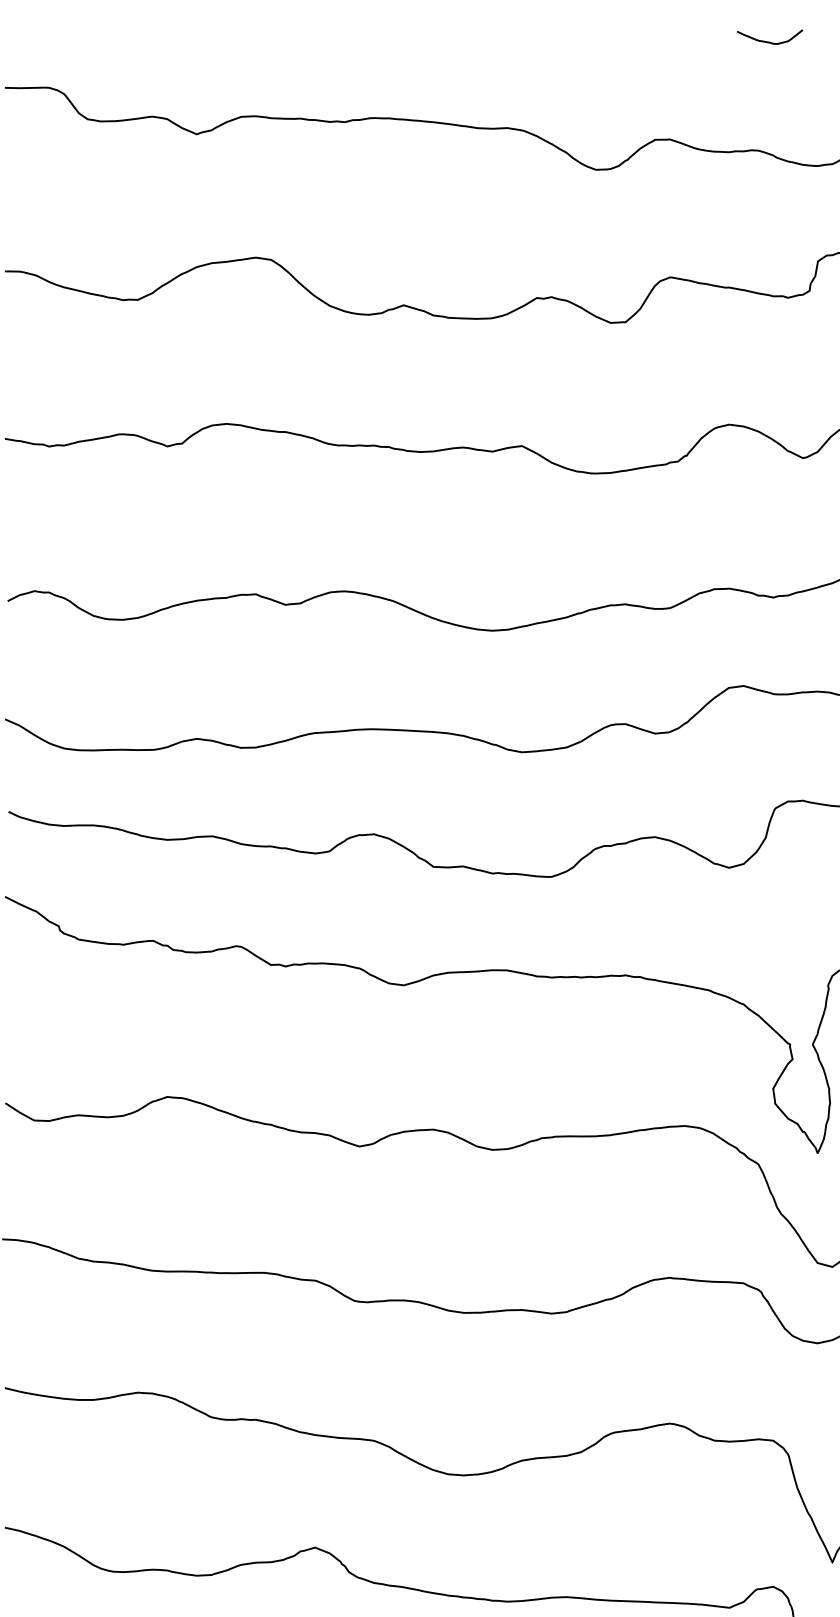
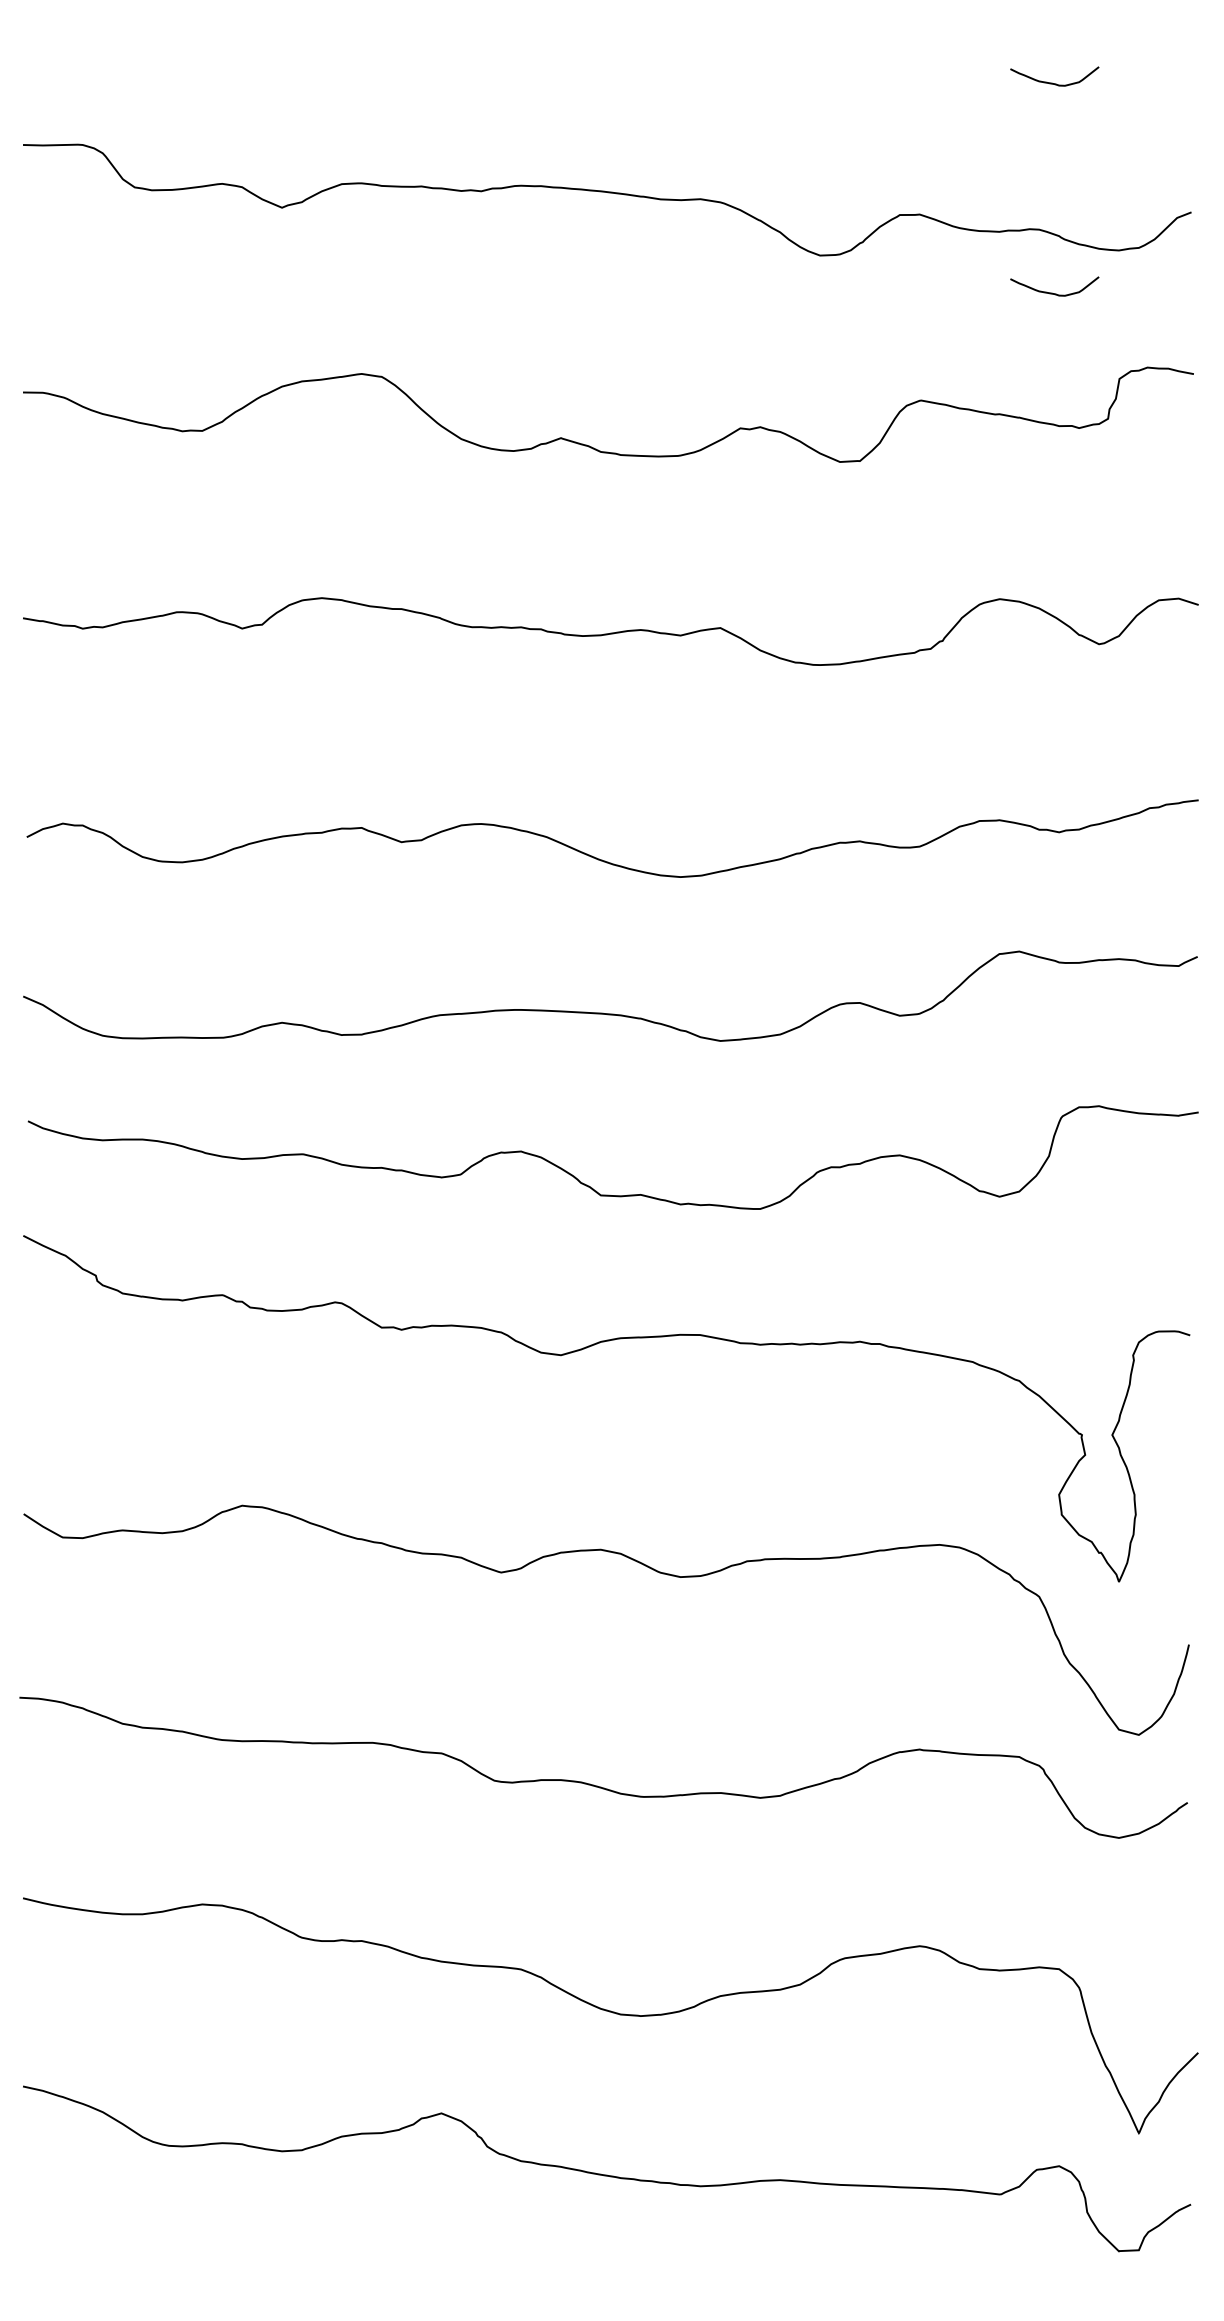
curve: (768, 197) -> (1052, 292), added

